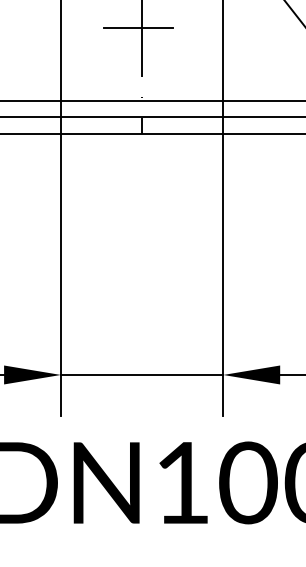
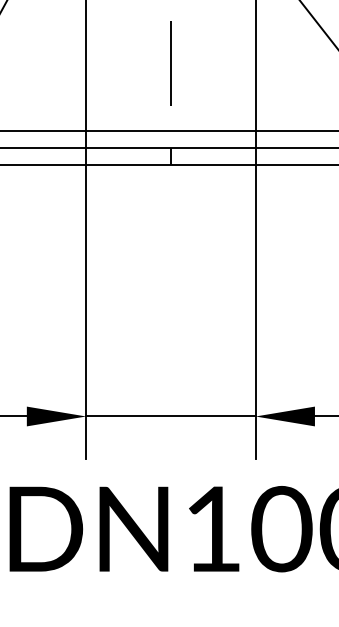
line: (138, 28) -> (167, 54), removed

